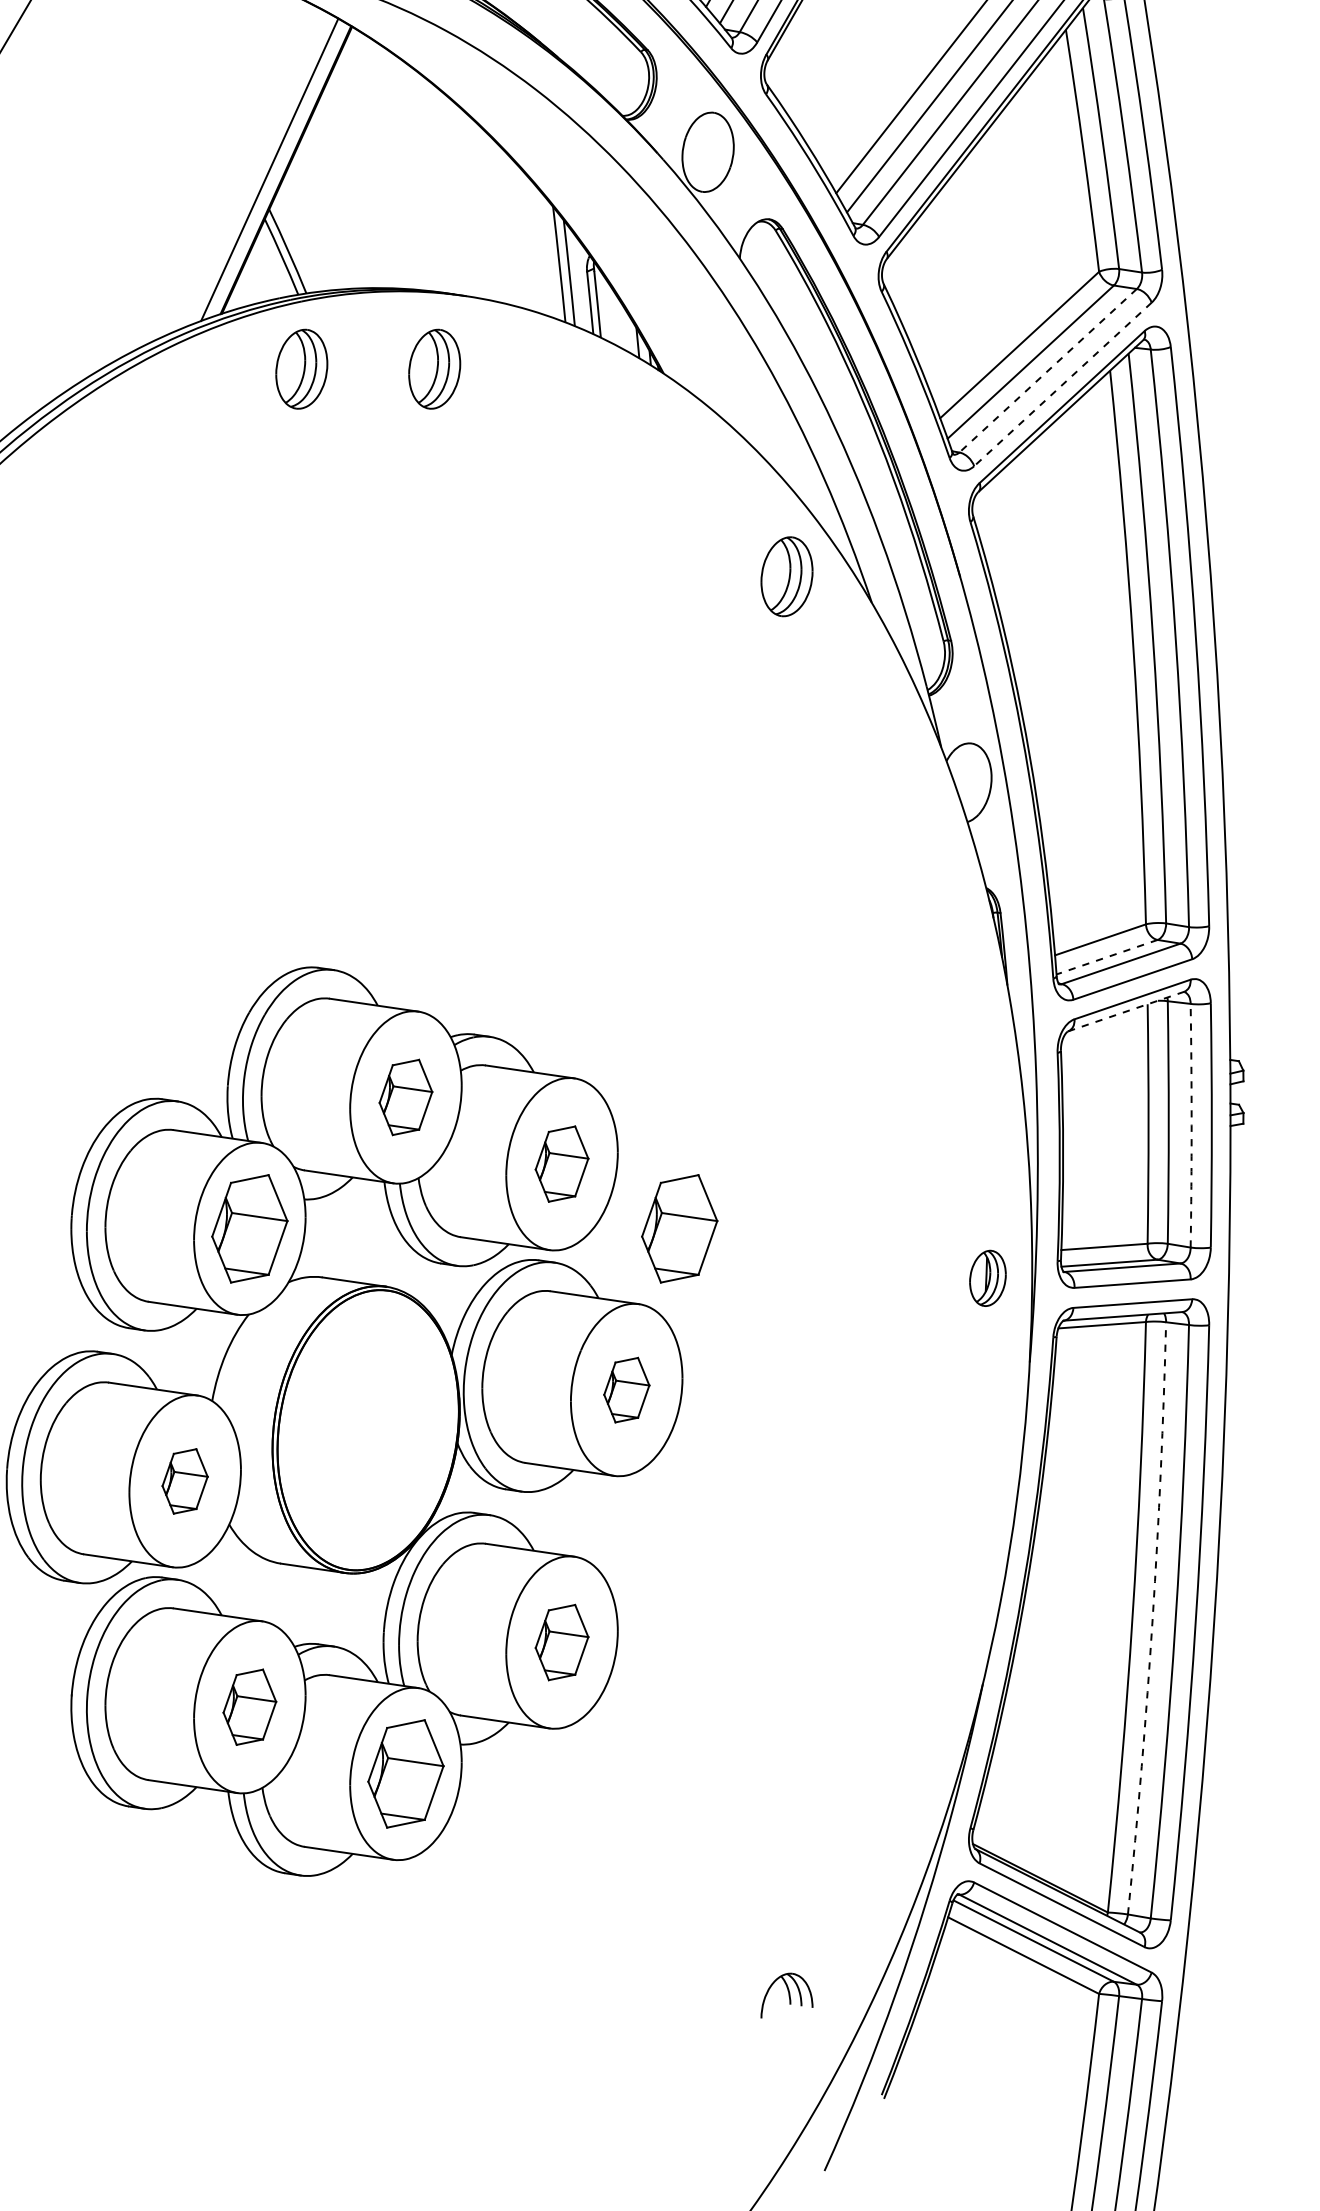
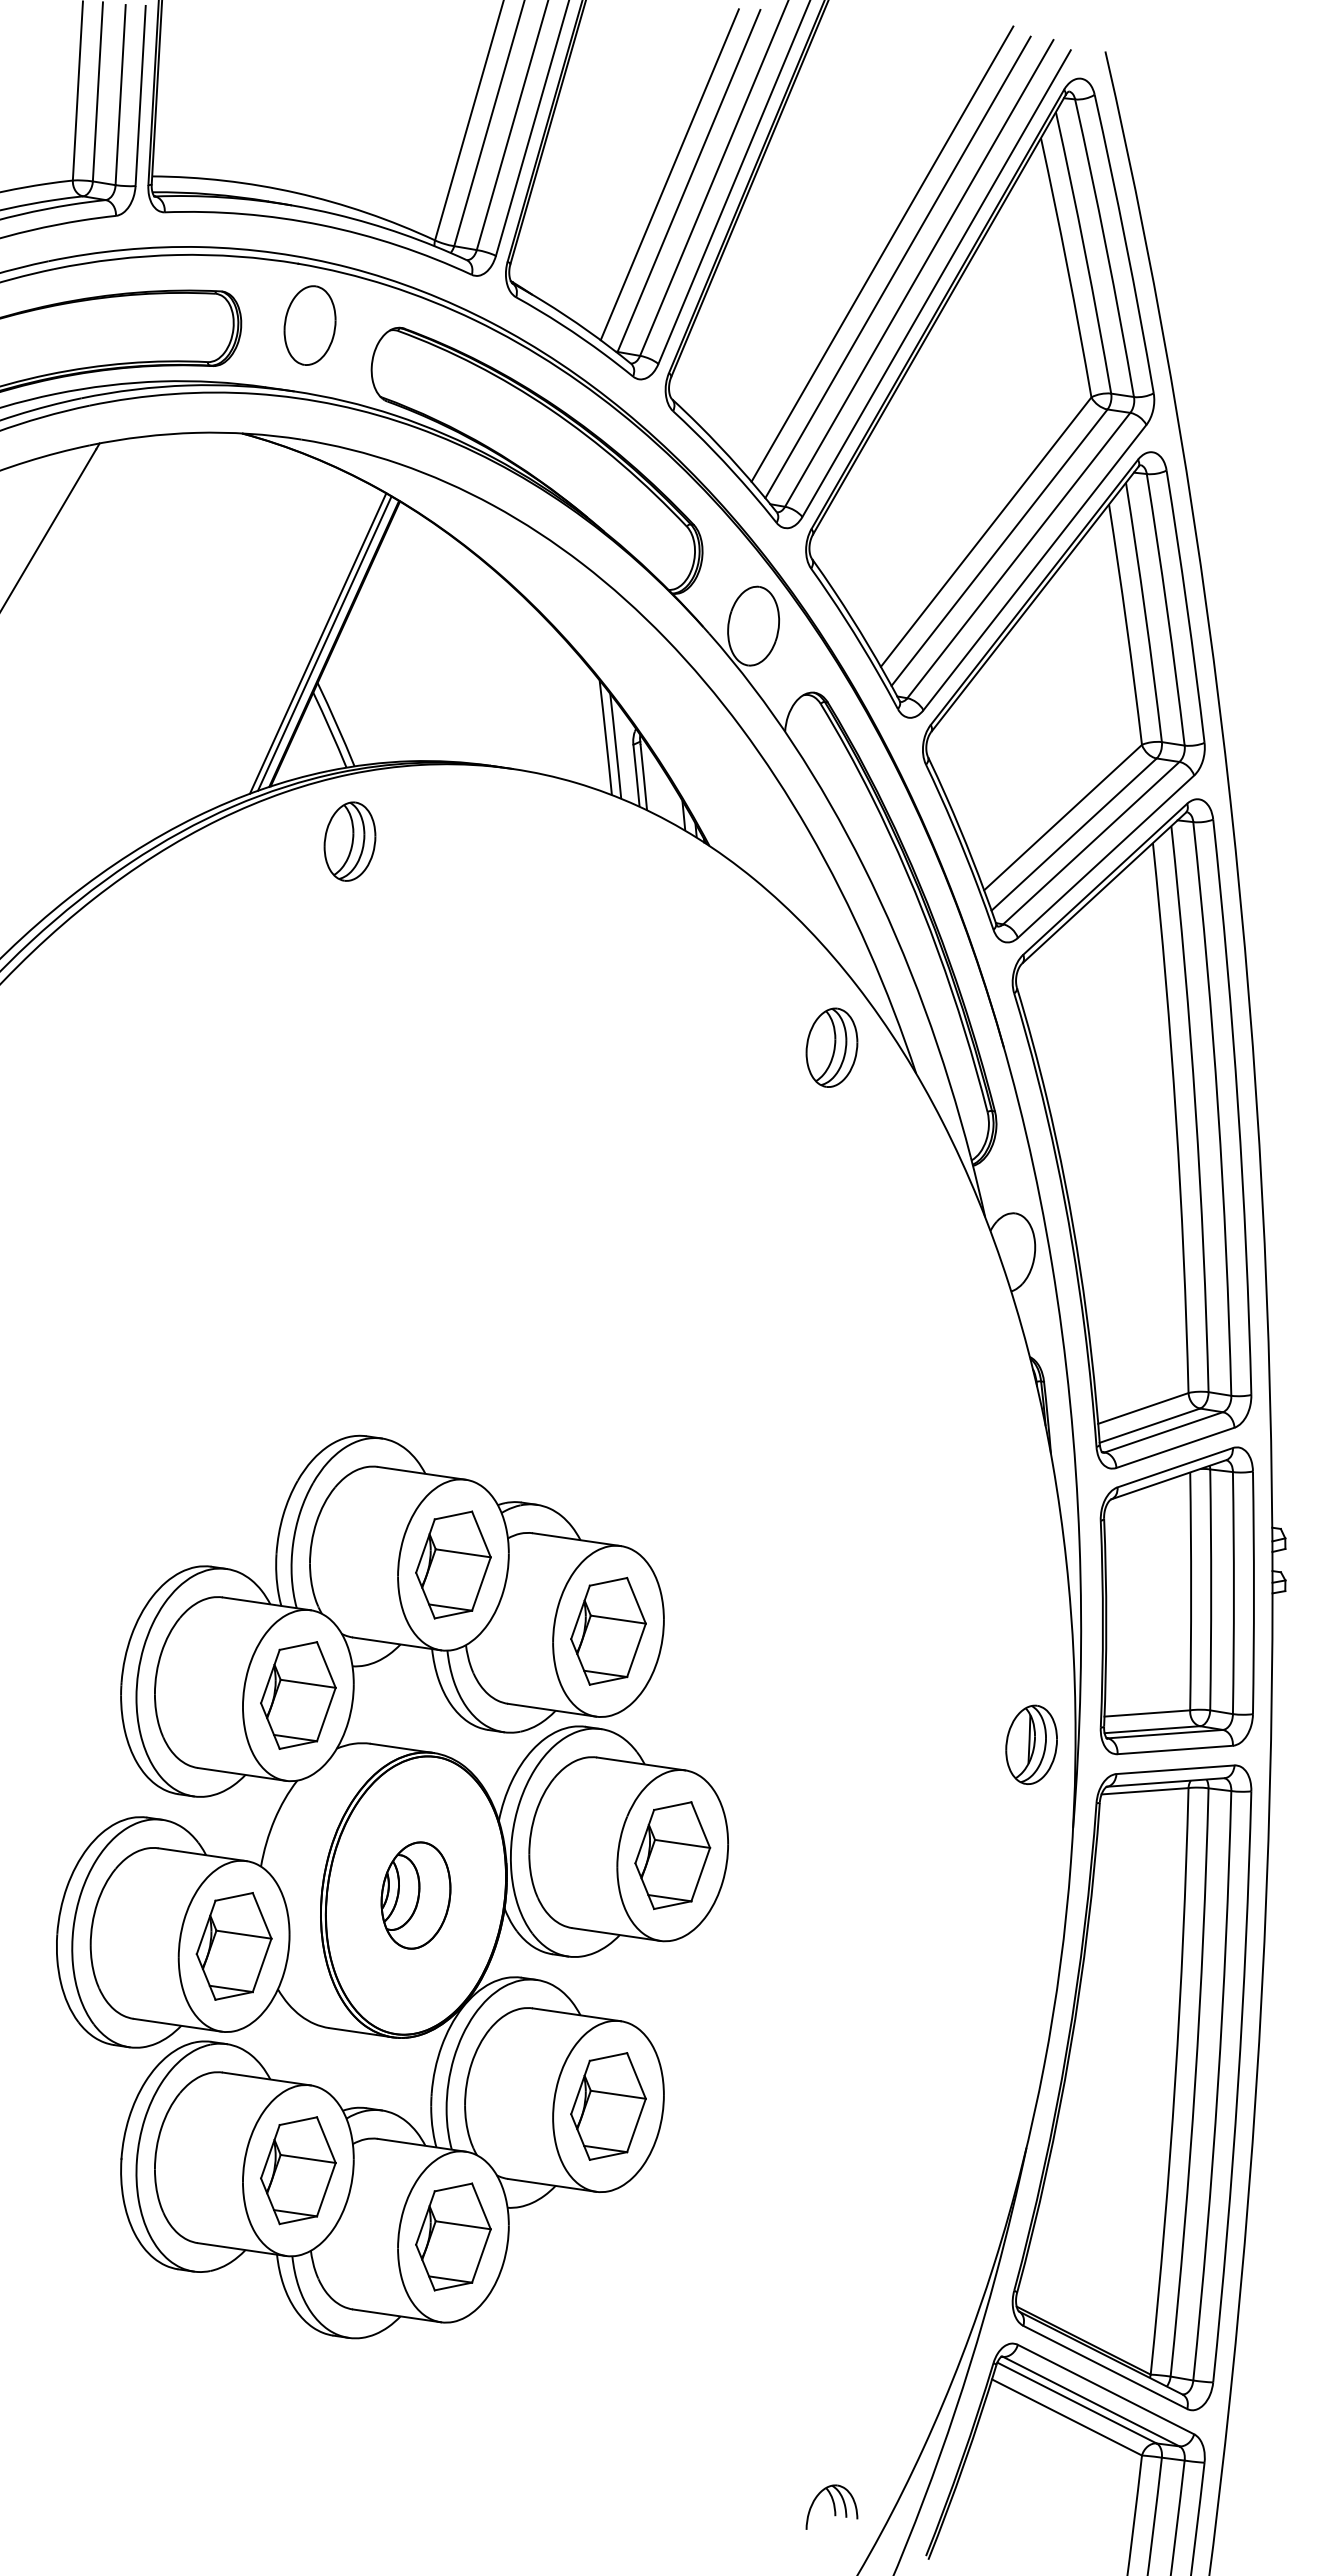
line: (276, 169) -> (324, 643), added
part: (434, 369) -> (481, 841), removed
line: (1048, 371) -> (1091, 843), dashed -> solid
line: (1063, 384) -> (1106, 856), dashed -> solid
line: (1106, 957) -> (1149, 1425), dashed -> solid
line: (1125, 1011) -> (1168, 1479), dashed -> solid
part: (405, 1096) -> (453, 1564), size x1.43
arc: (1191, 1126) -> (1233, 1593), dashed -> solid
part: (562, 1163) -> (608, 1630), size x1.43
part: (679, 1228) -> (725, 1695), removed
part: (987, 1278) -> (1031, 1744), size x1.43
part: (626, 1389) -> (672, 1855), size x1.67
part: (367, 1430) -> (415, 1895), added
part: (184, 1481) -> (233, 1946), size x1.67
arc: (1152, 1618) -> (1195, 2082), dashed -> solid
part: (562, 1642) -> (608, 2106), size x1.43
part: (249, 1707) -> (298, 2170), size x1.43
part: (786, 1994) -> (831, 2506), moved

